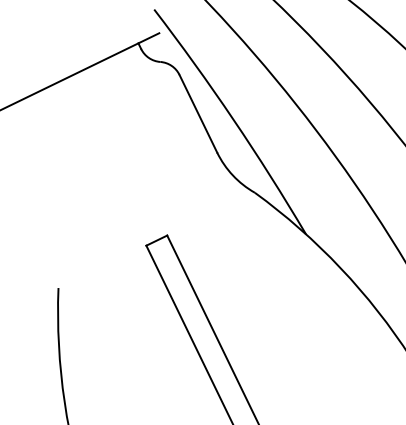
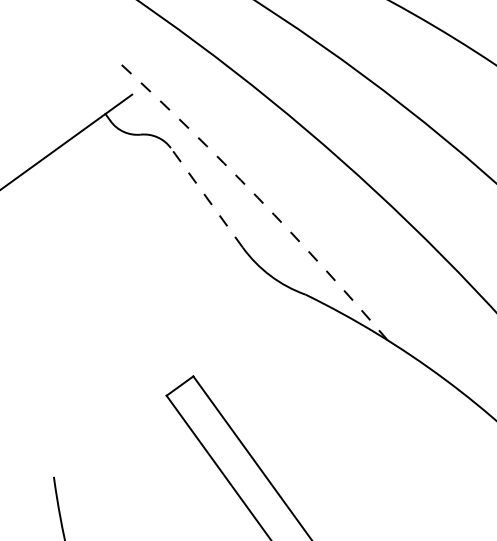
line: (198, 113) -> (207, 197), solid -> dashed
arc: (233, 119) -> (257, 197), solid -> dashed

